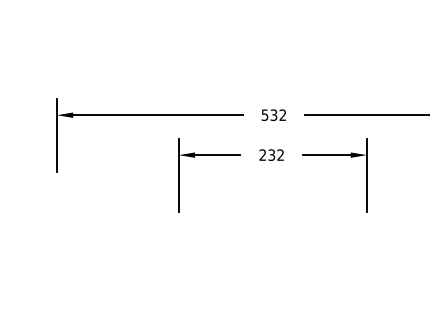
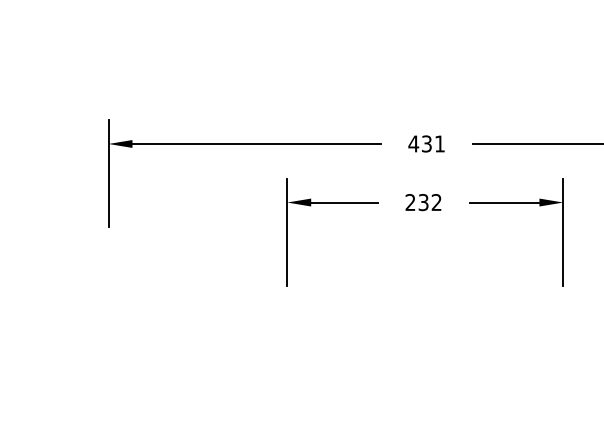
text: (273, 115) -> (426, 144), 532 -> 431

